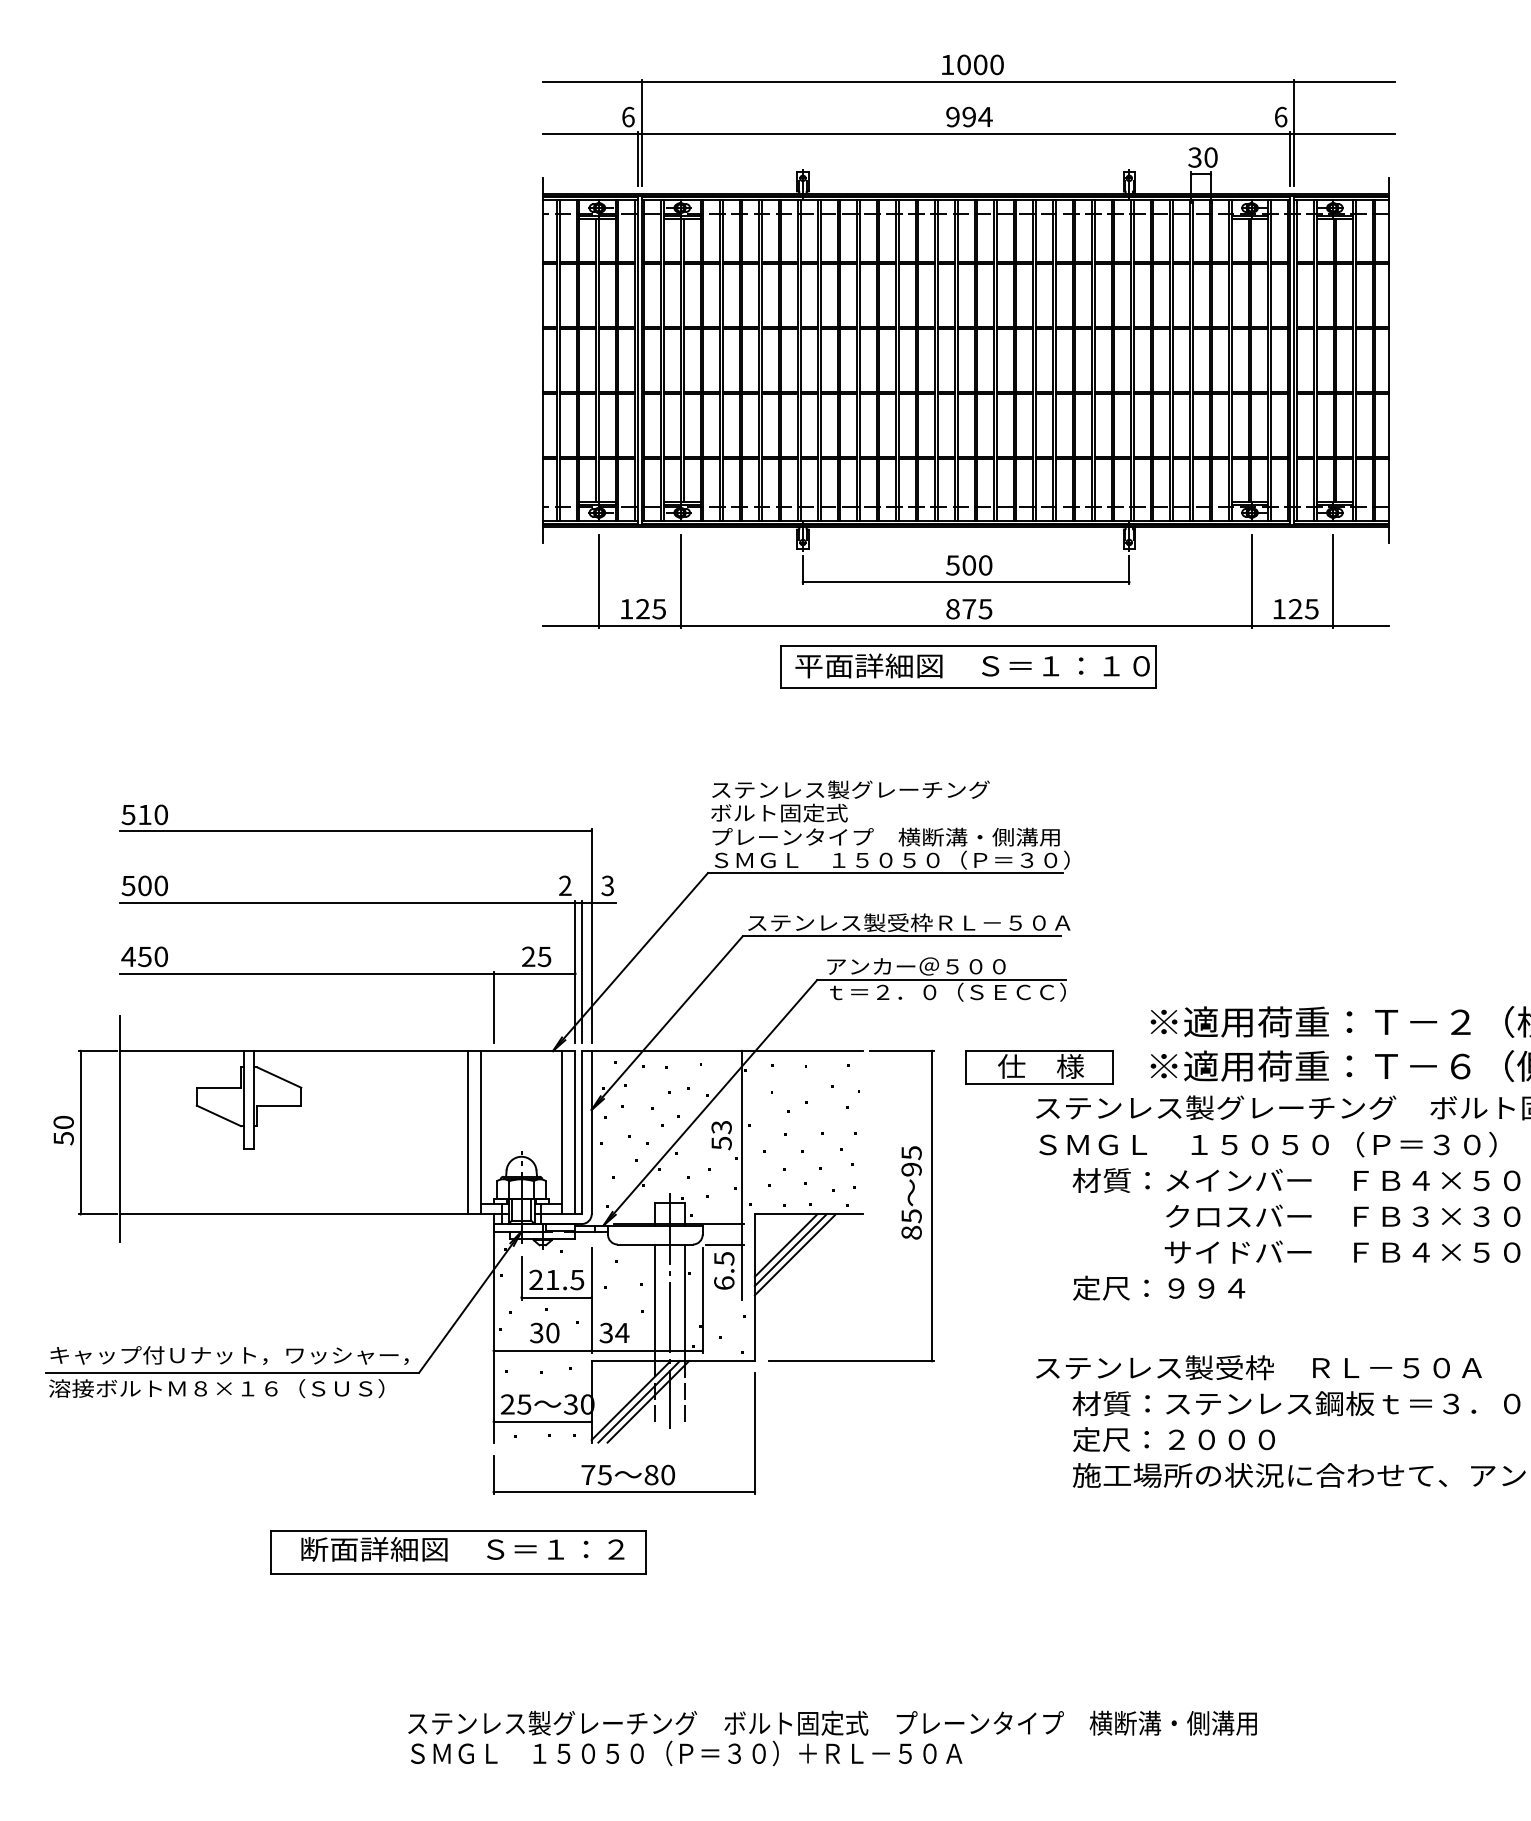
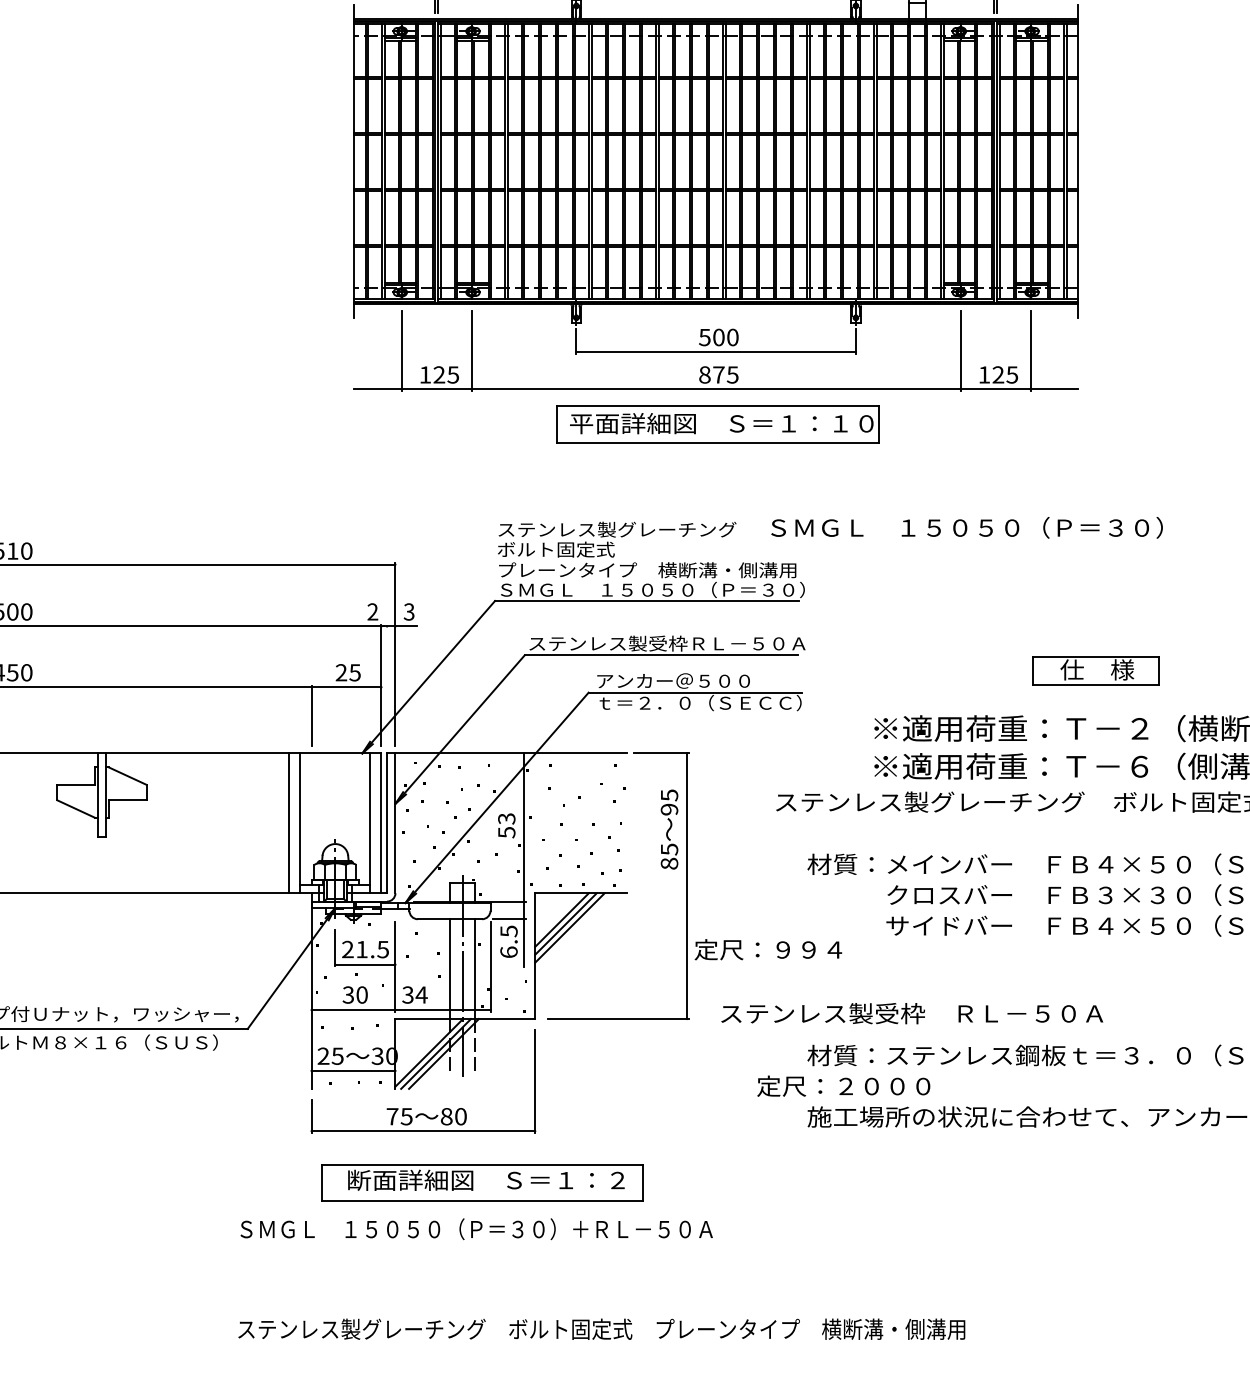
line: (581, 971) -> (386, 685), removed
part: (1039, 1067) -> (1095, 670), moved
text: (1267, 1144) -> (966, 527), moved
text: (911, 1192) -> (669, 829), moved
text: (1159, 1287) -> (768, 949), moved
text: (1258, 1367) -> (911, 1013), moved
text: (1173, 1439) -> (843, 1086), moved
part: (458, 1552) -> (482, 1183), moved
text: (686, 1753) -> (476, 1229), moved

